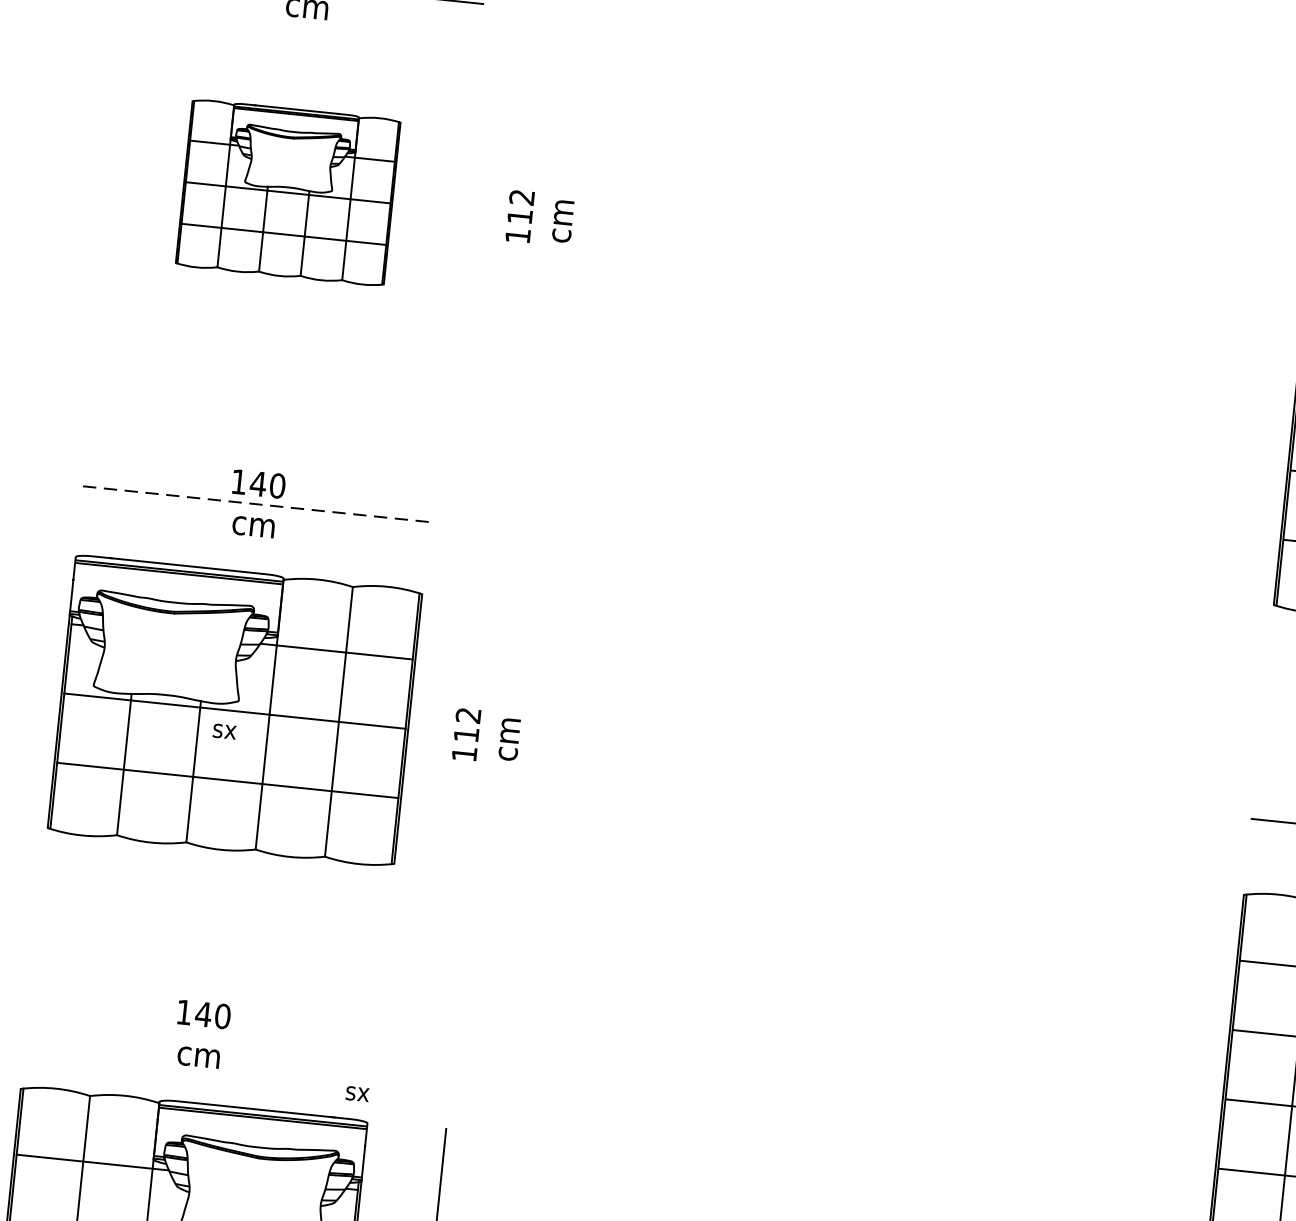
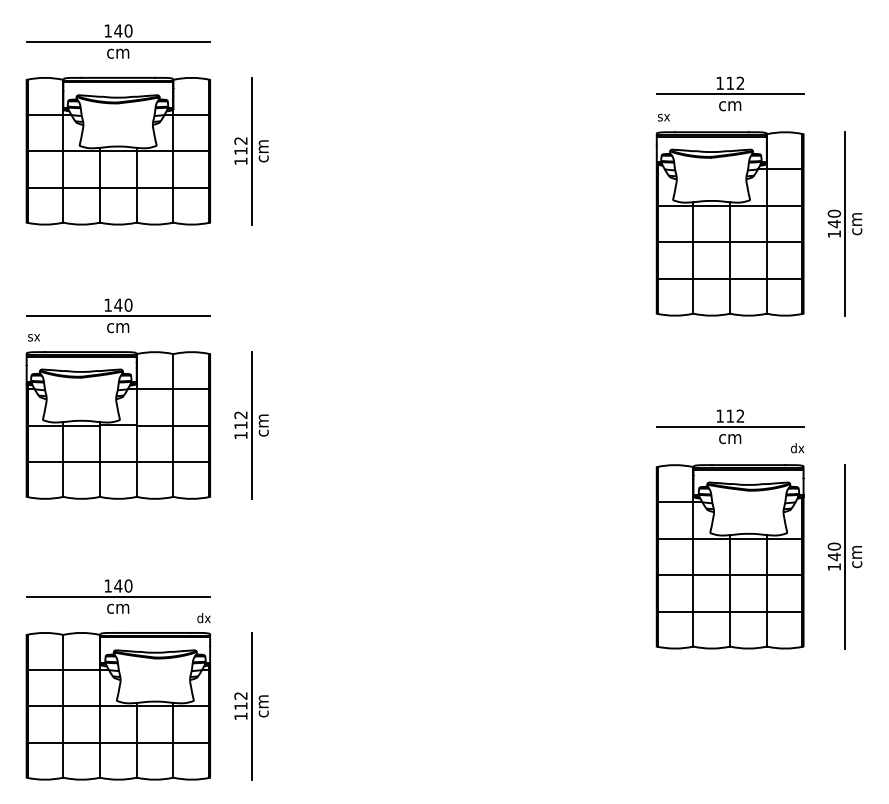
part: (286, 191) -> (117, 150), size x1.67
line: (540, 217) -> (251, 150), added
line: (256, 503) -> (118, 315), dashed -> solid
text: (223, 730) -> (33, 337), moved
line: (486, 737) -> (251, 425), added
line: (201, 1034) -> (118, 596), added
text: (358, 1092) -> (203, 618), sx -> dx

